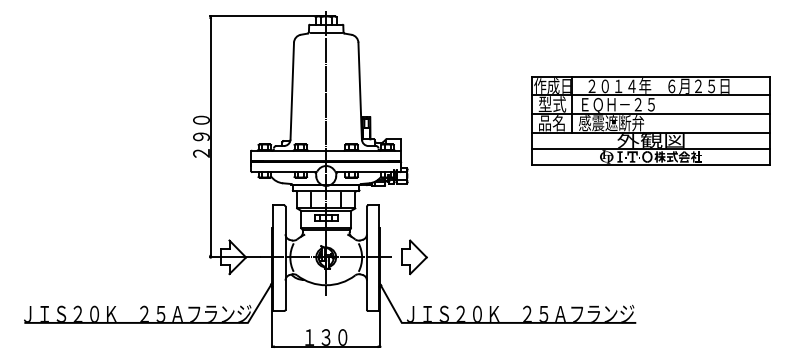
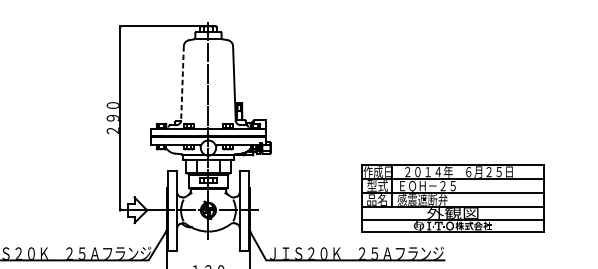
line: (292, 91) -> (182, 83), solid -> dashed
part: (650, 120) -> (452, 198), moved
part: (414, 257) -> (275, 210), removed

